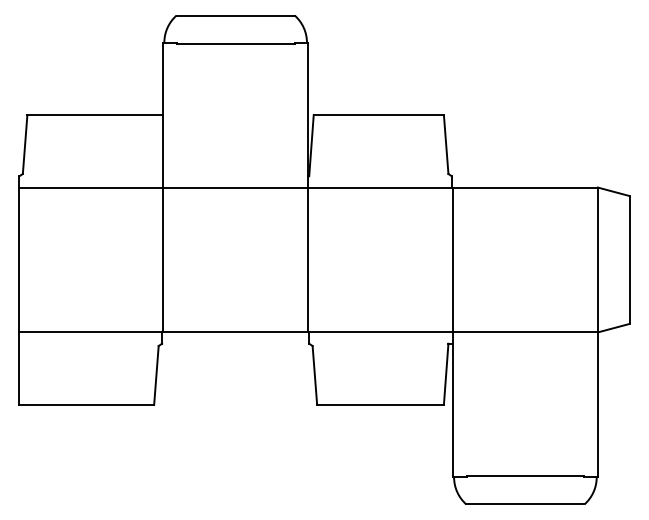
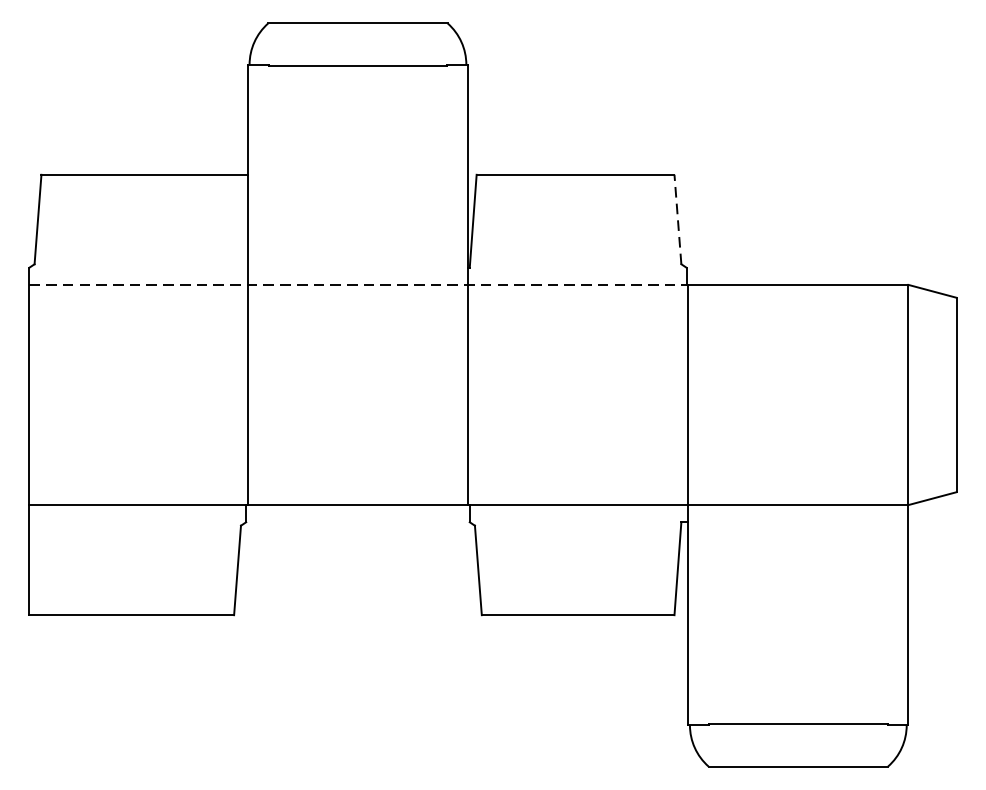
line: (446, 144) -> (678, 219), solid -> dashed
line: (236, 187) -> (359, 284), solid -> dashed

